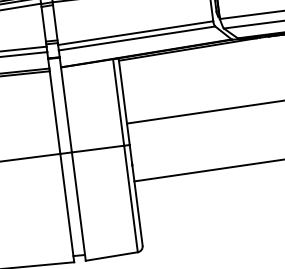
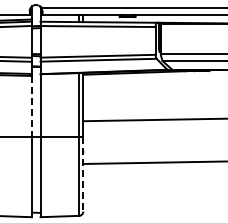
line: (55, 112) -> (32, 106), solid -> dashed
line: (136, 195) -> (83, 174), solid -> dashed

